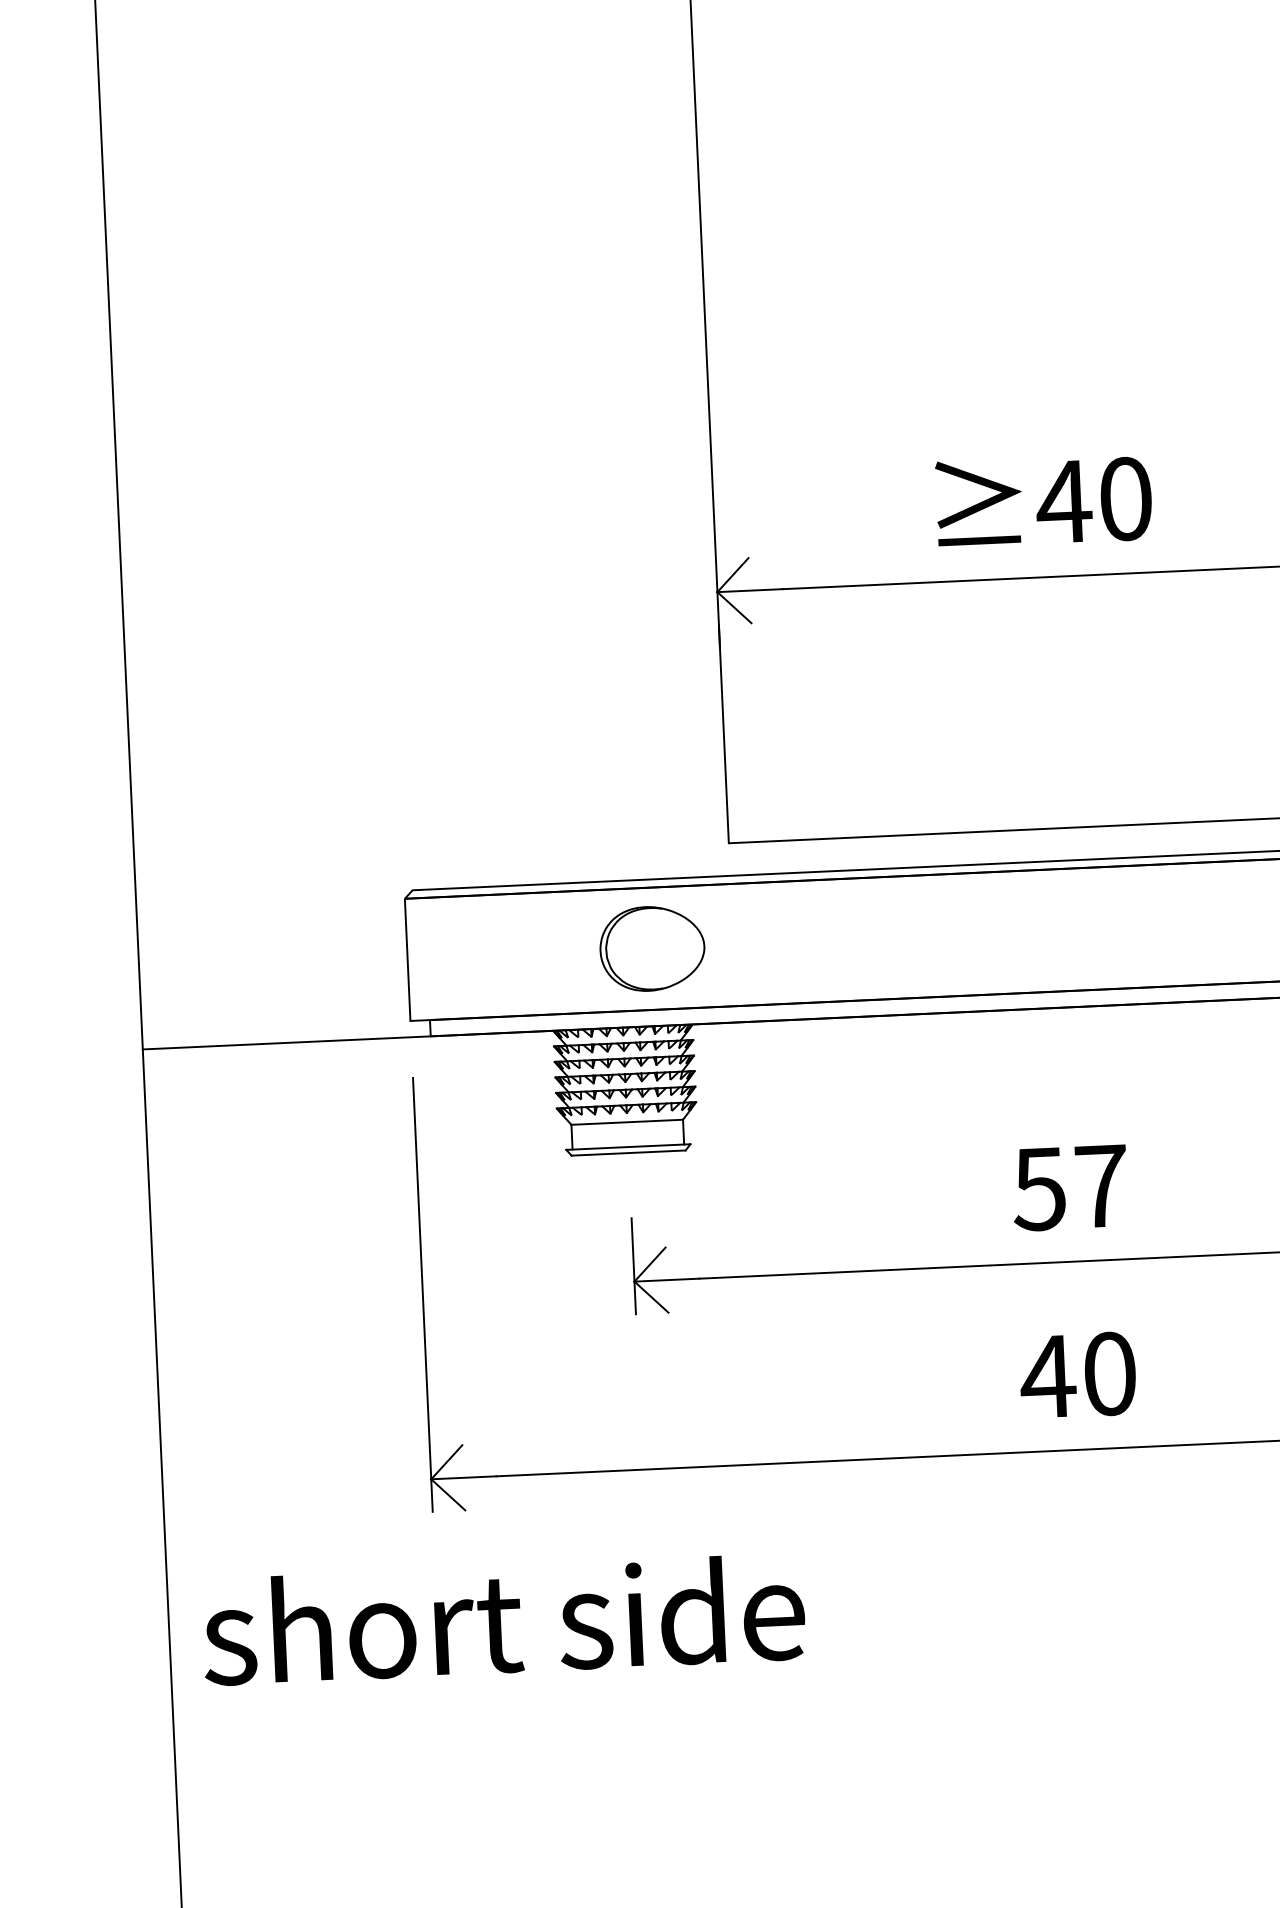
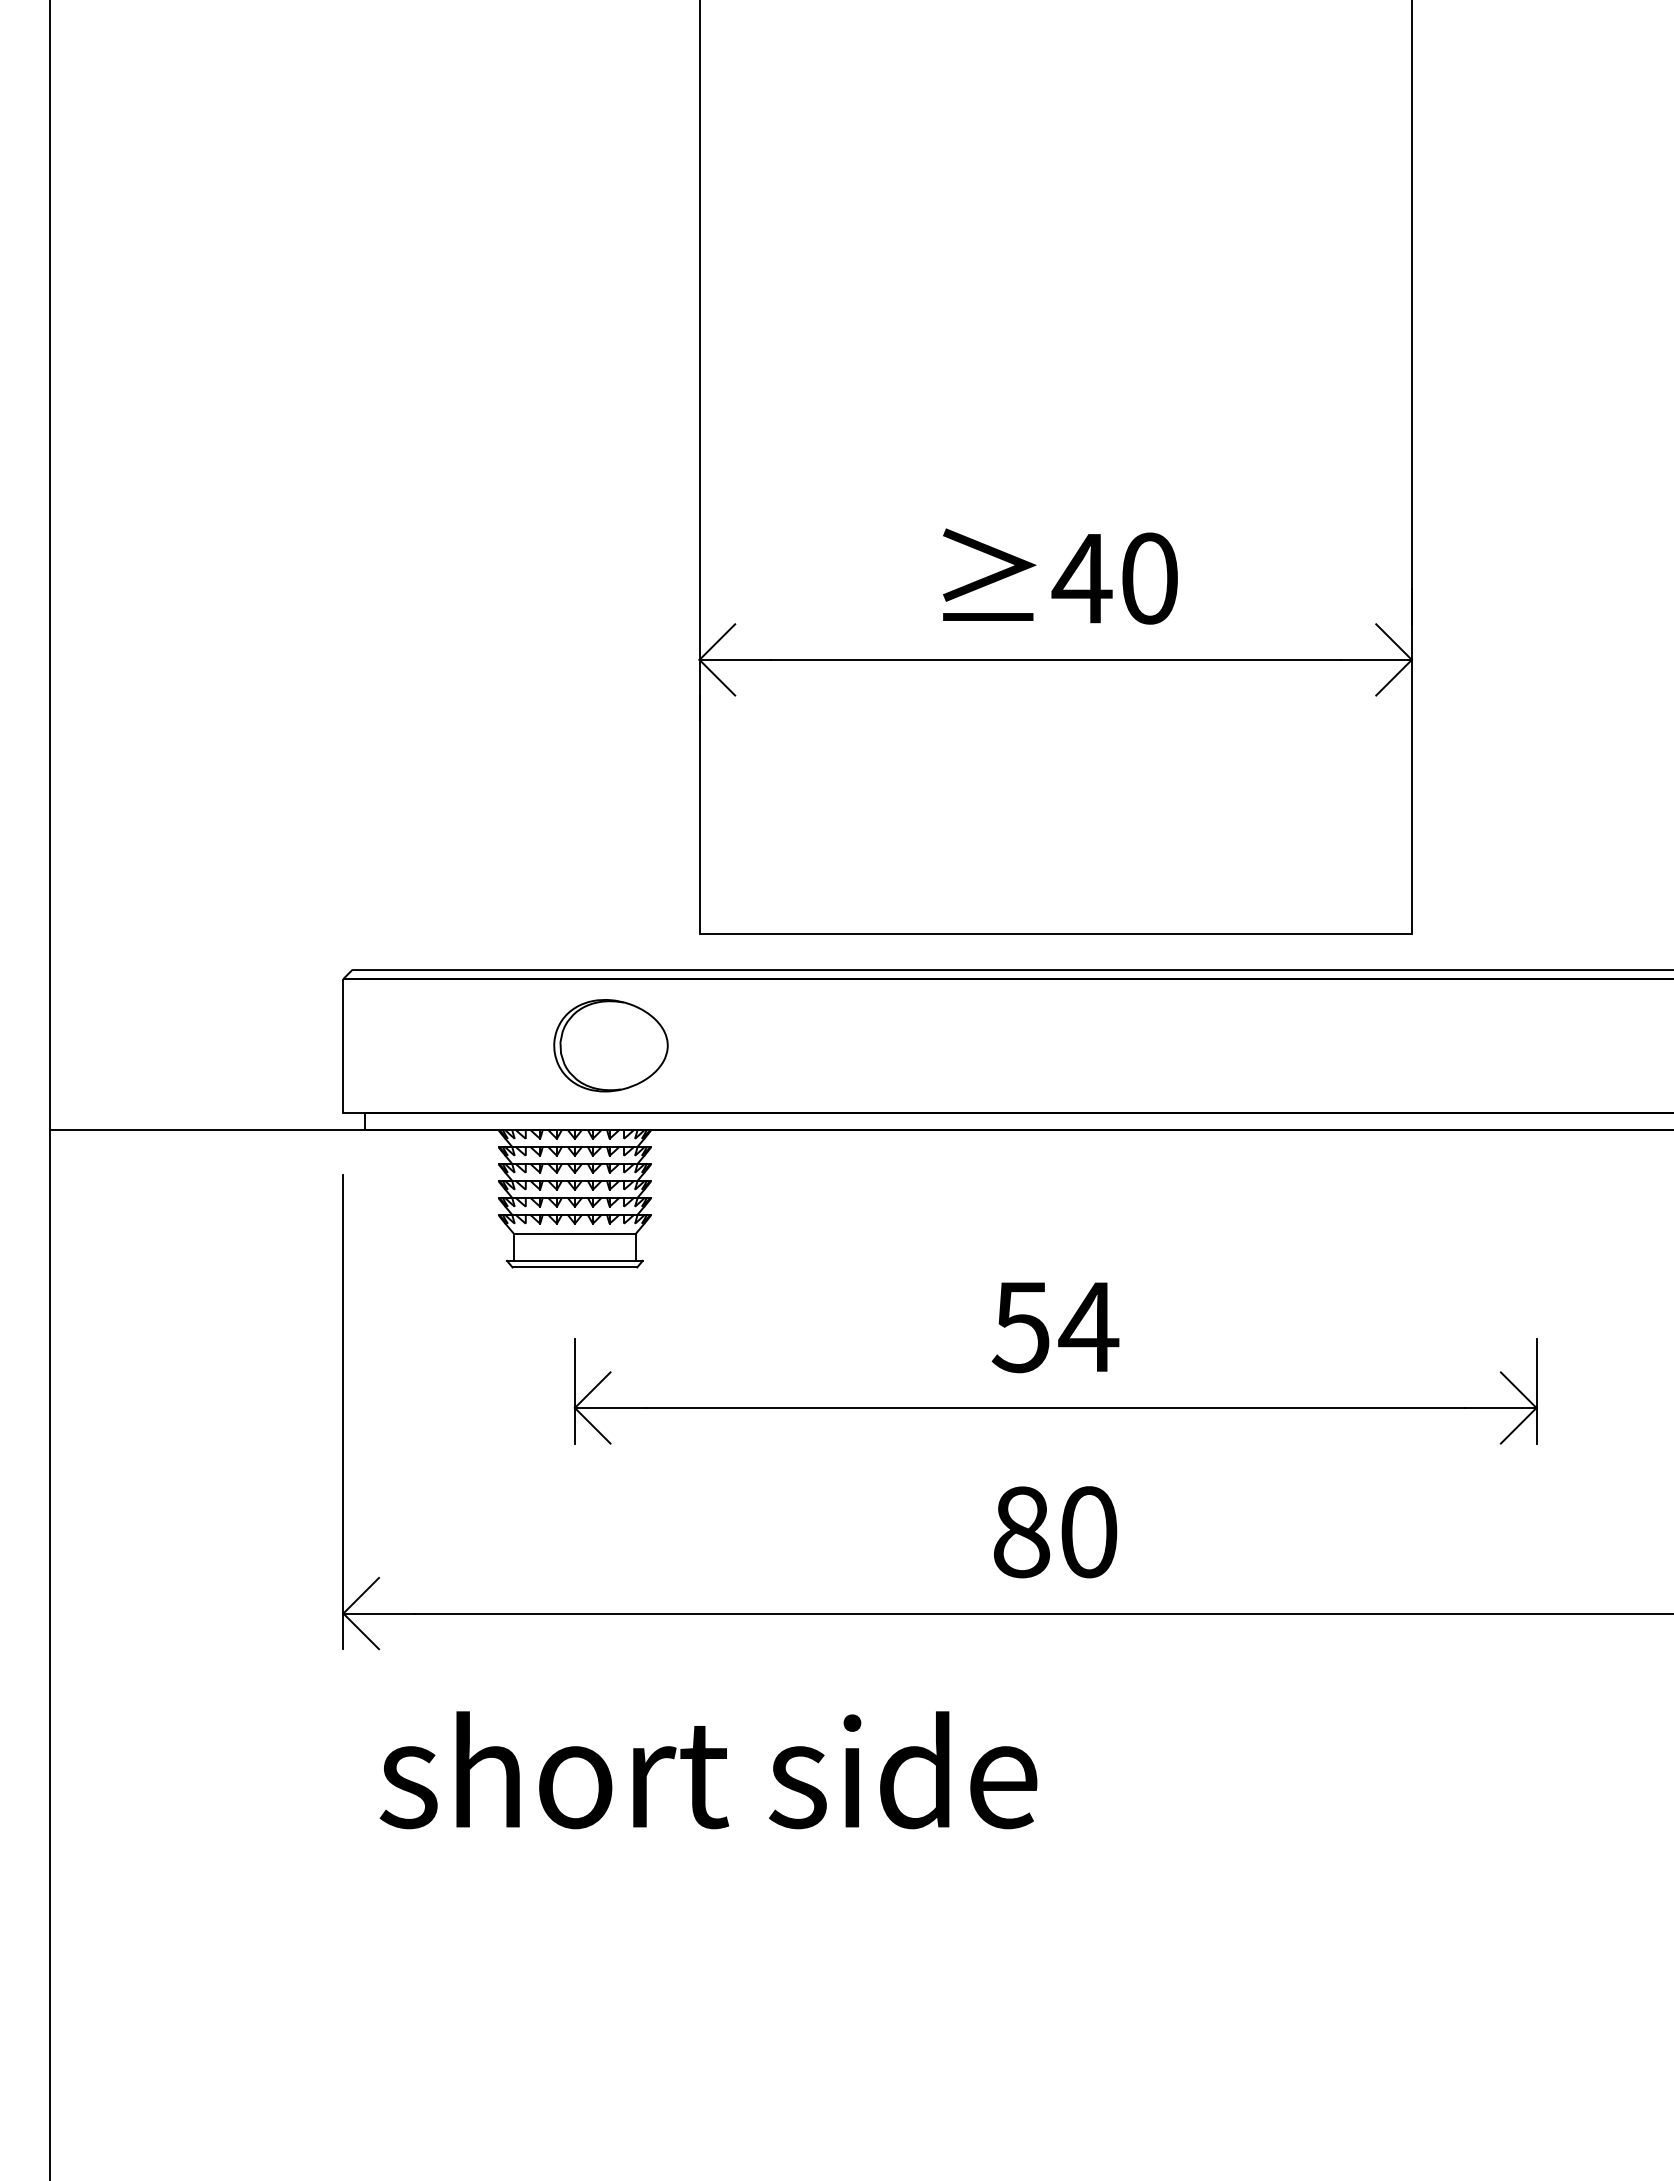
text: (1100, 1185) -> (1088, 1326), 57 -> 54
text: (1047, 1377) -> (1020, 1532), 40 -> 80
text: (503, 1619) -> (708, 1770), moved

